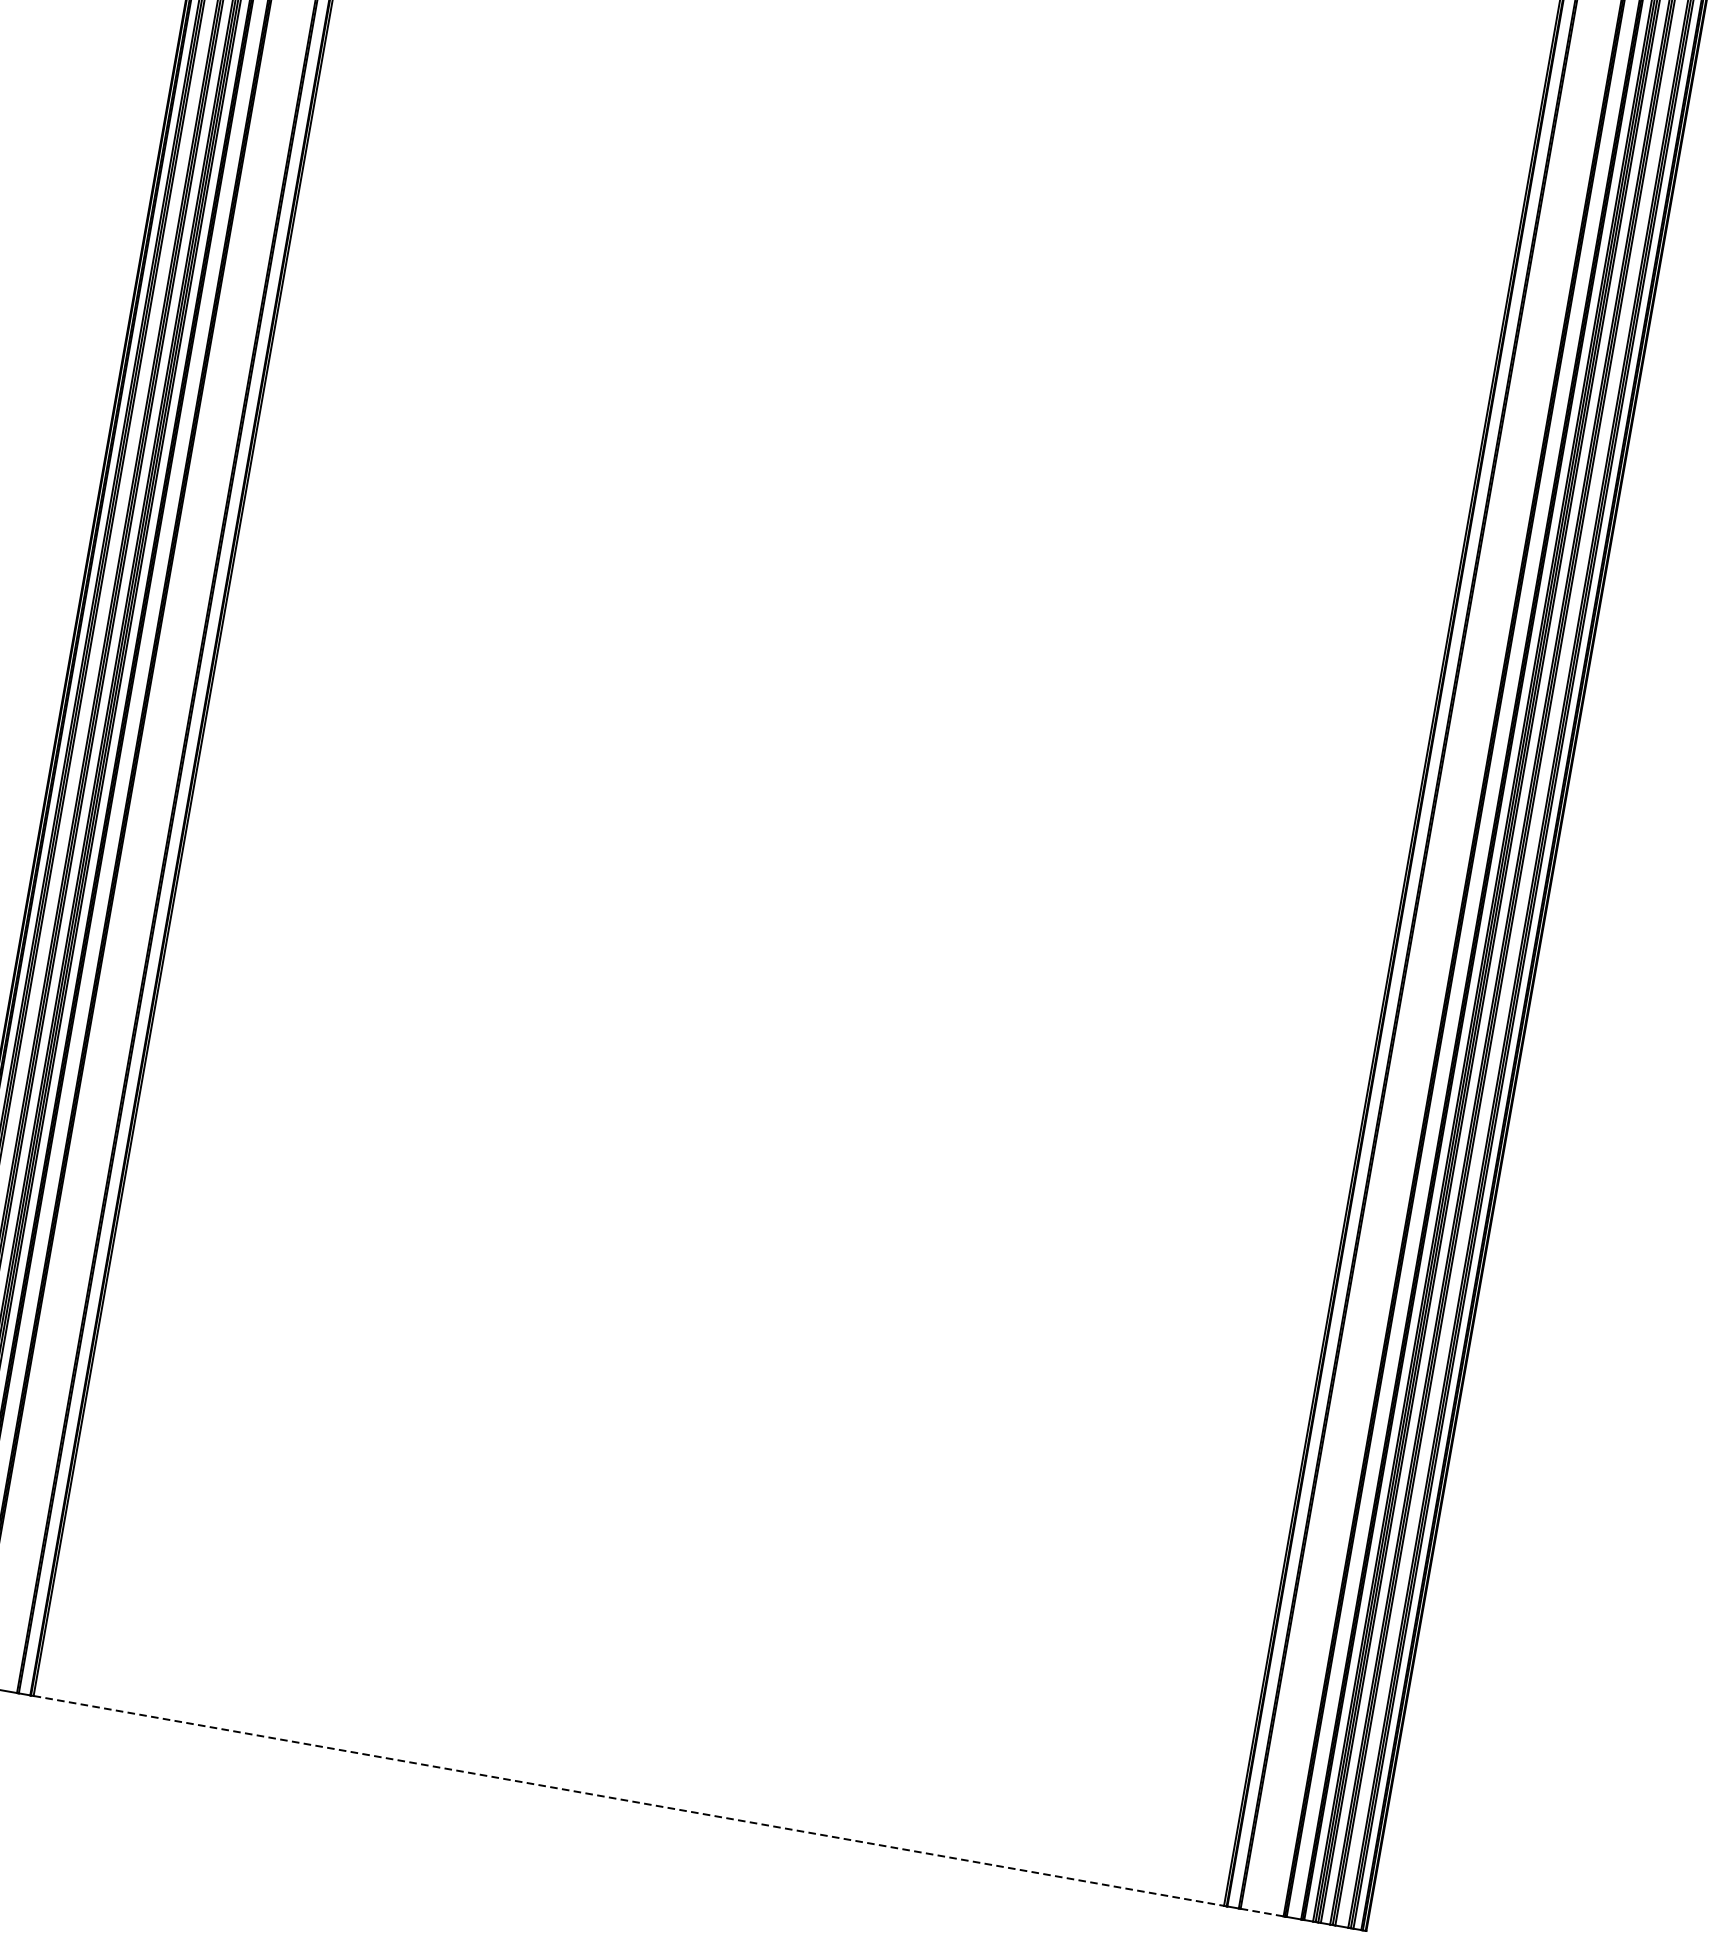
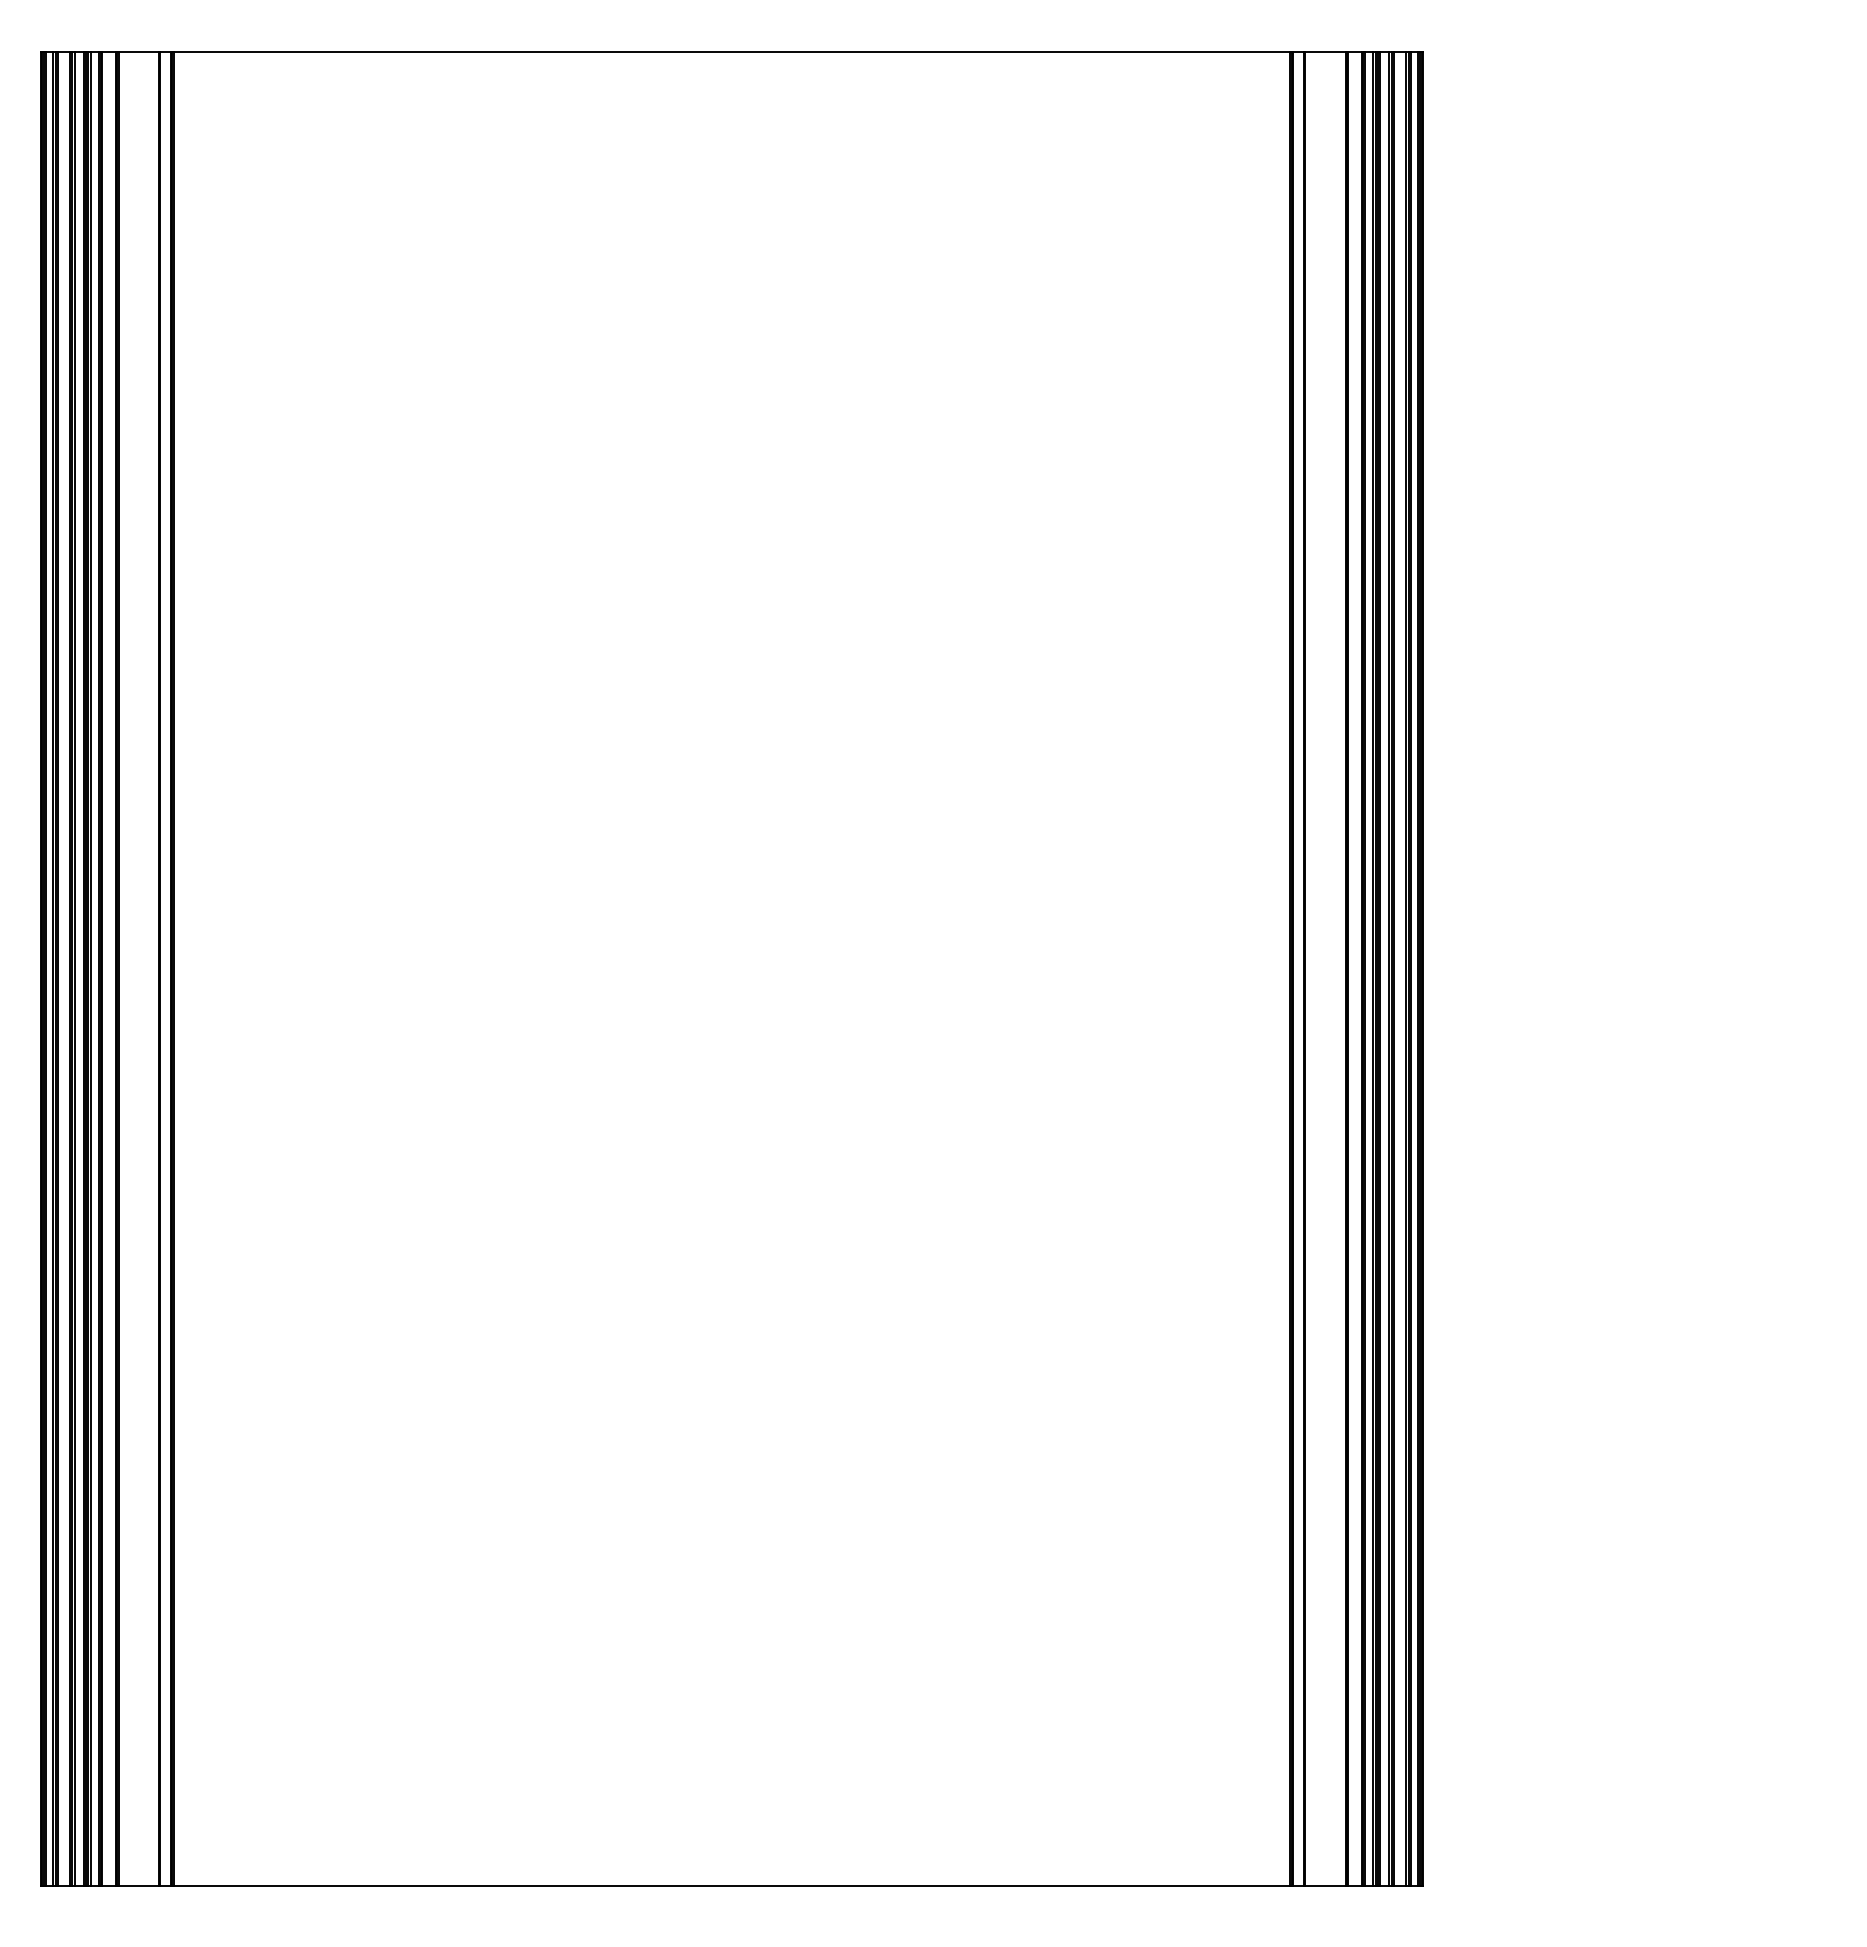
line: (629, 1800) -> (732, 1885), dashed -> solid
line: (1262, 1912) -> (1325, 1885), dashed -> solid

